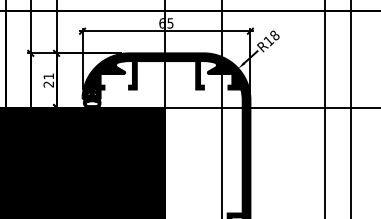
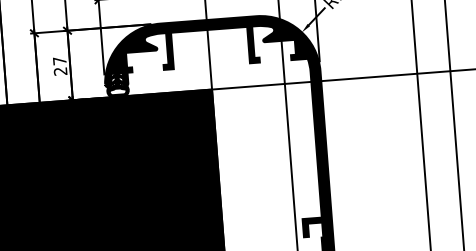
text: (48, 76) -> (59, 61), 21 -> 27

